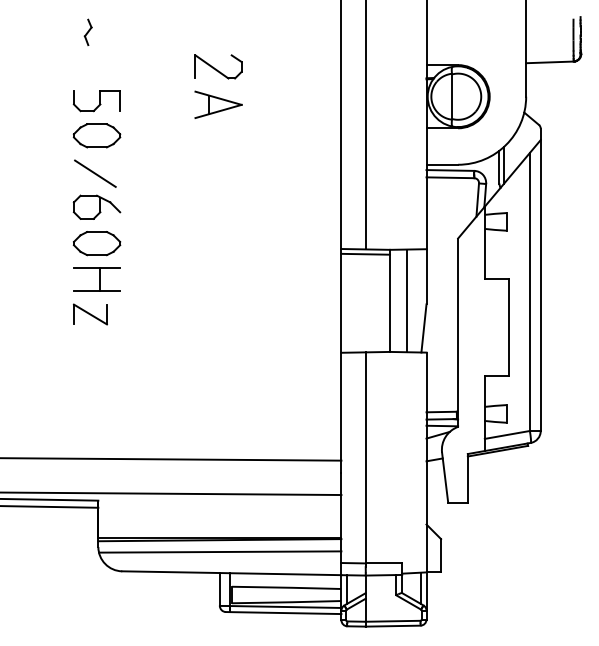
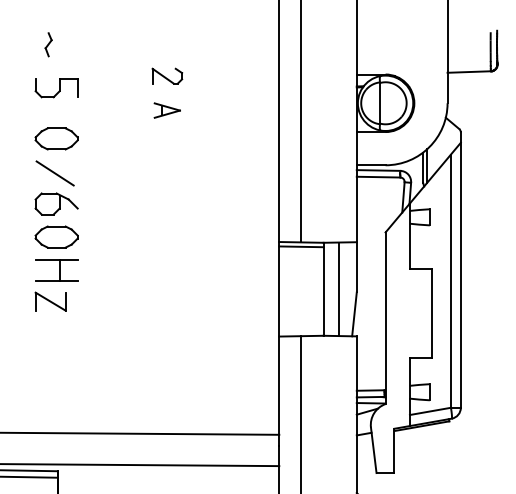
part: (218, 66) -> (167, 75), size x0.7
part: (96, 101) -> (56, 88), moved
part: (218, 104) -> (167, 110), size x0.6

